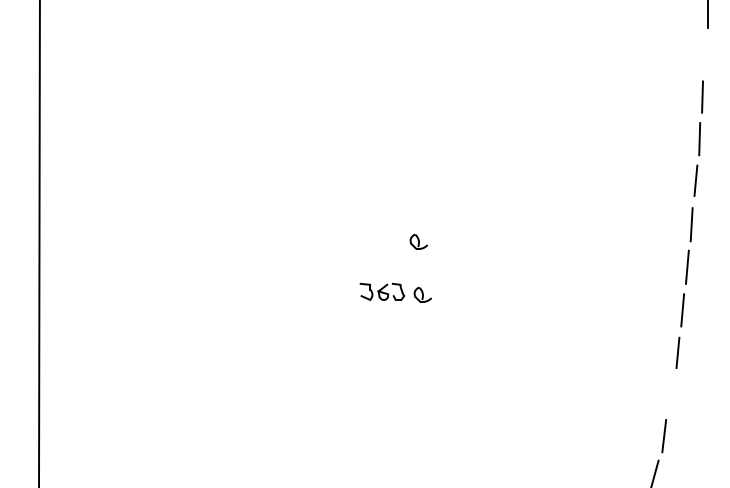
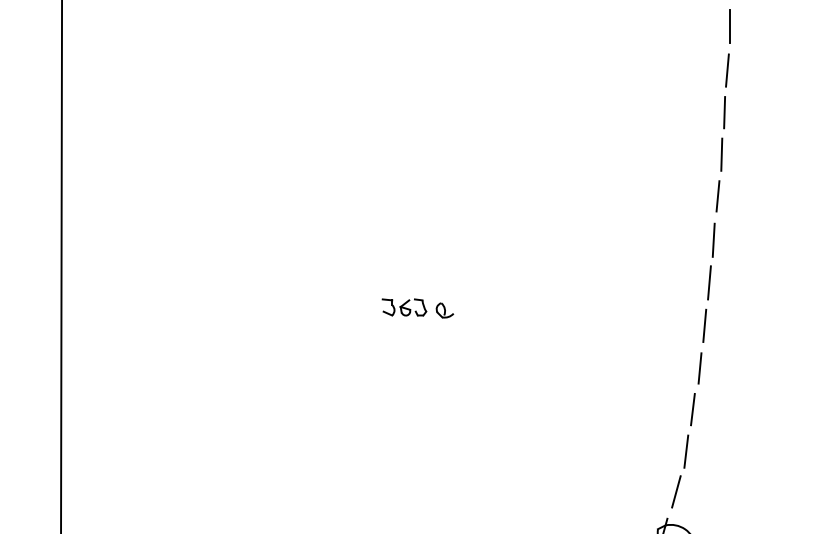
line: (705, 54) -> (727, 70), added
part: (418, 241) -> (440, 257), removed
line: (670, 393) -> (692, 409), added

